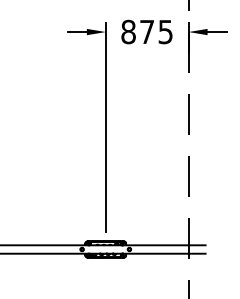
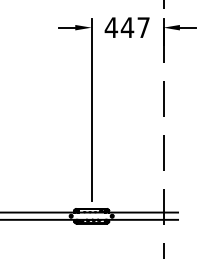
text: (146, 31) -> (126, 27), 875 -> 447

